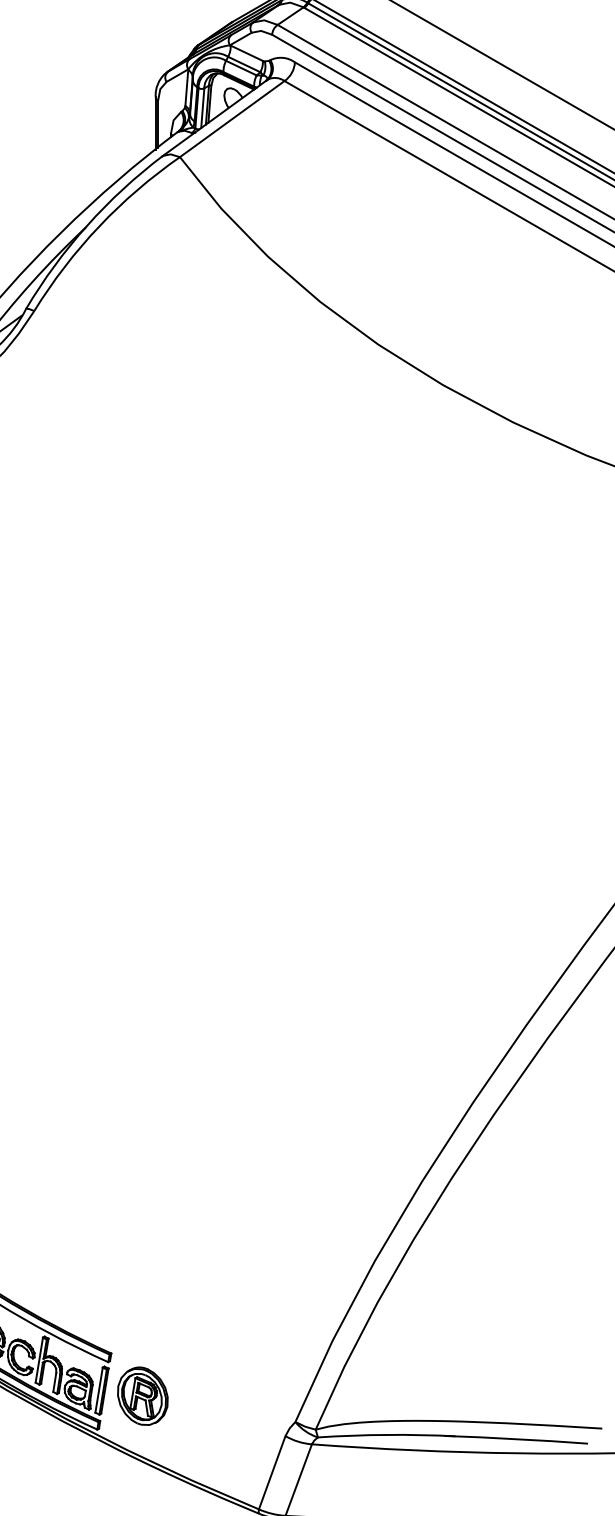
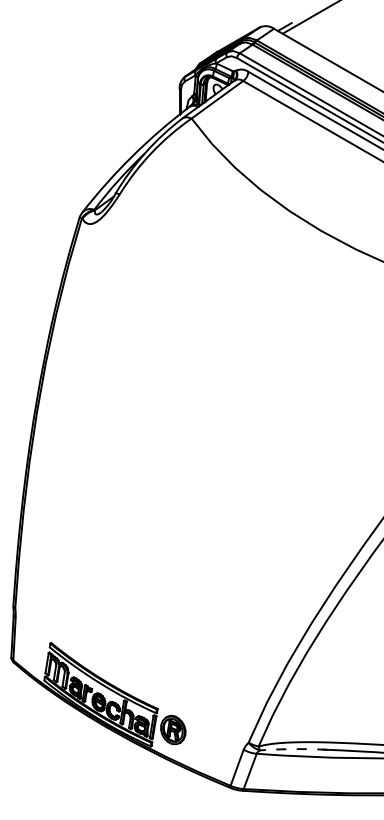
arc: (386, 1435) -> (293, 749), solid -> dashed

